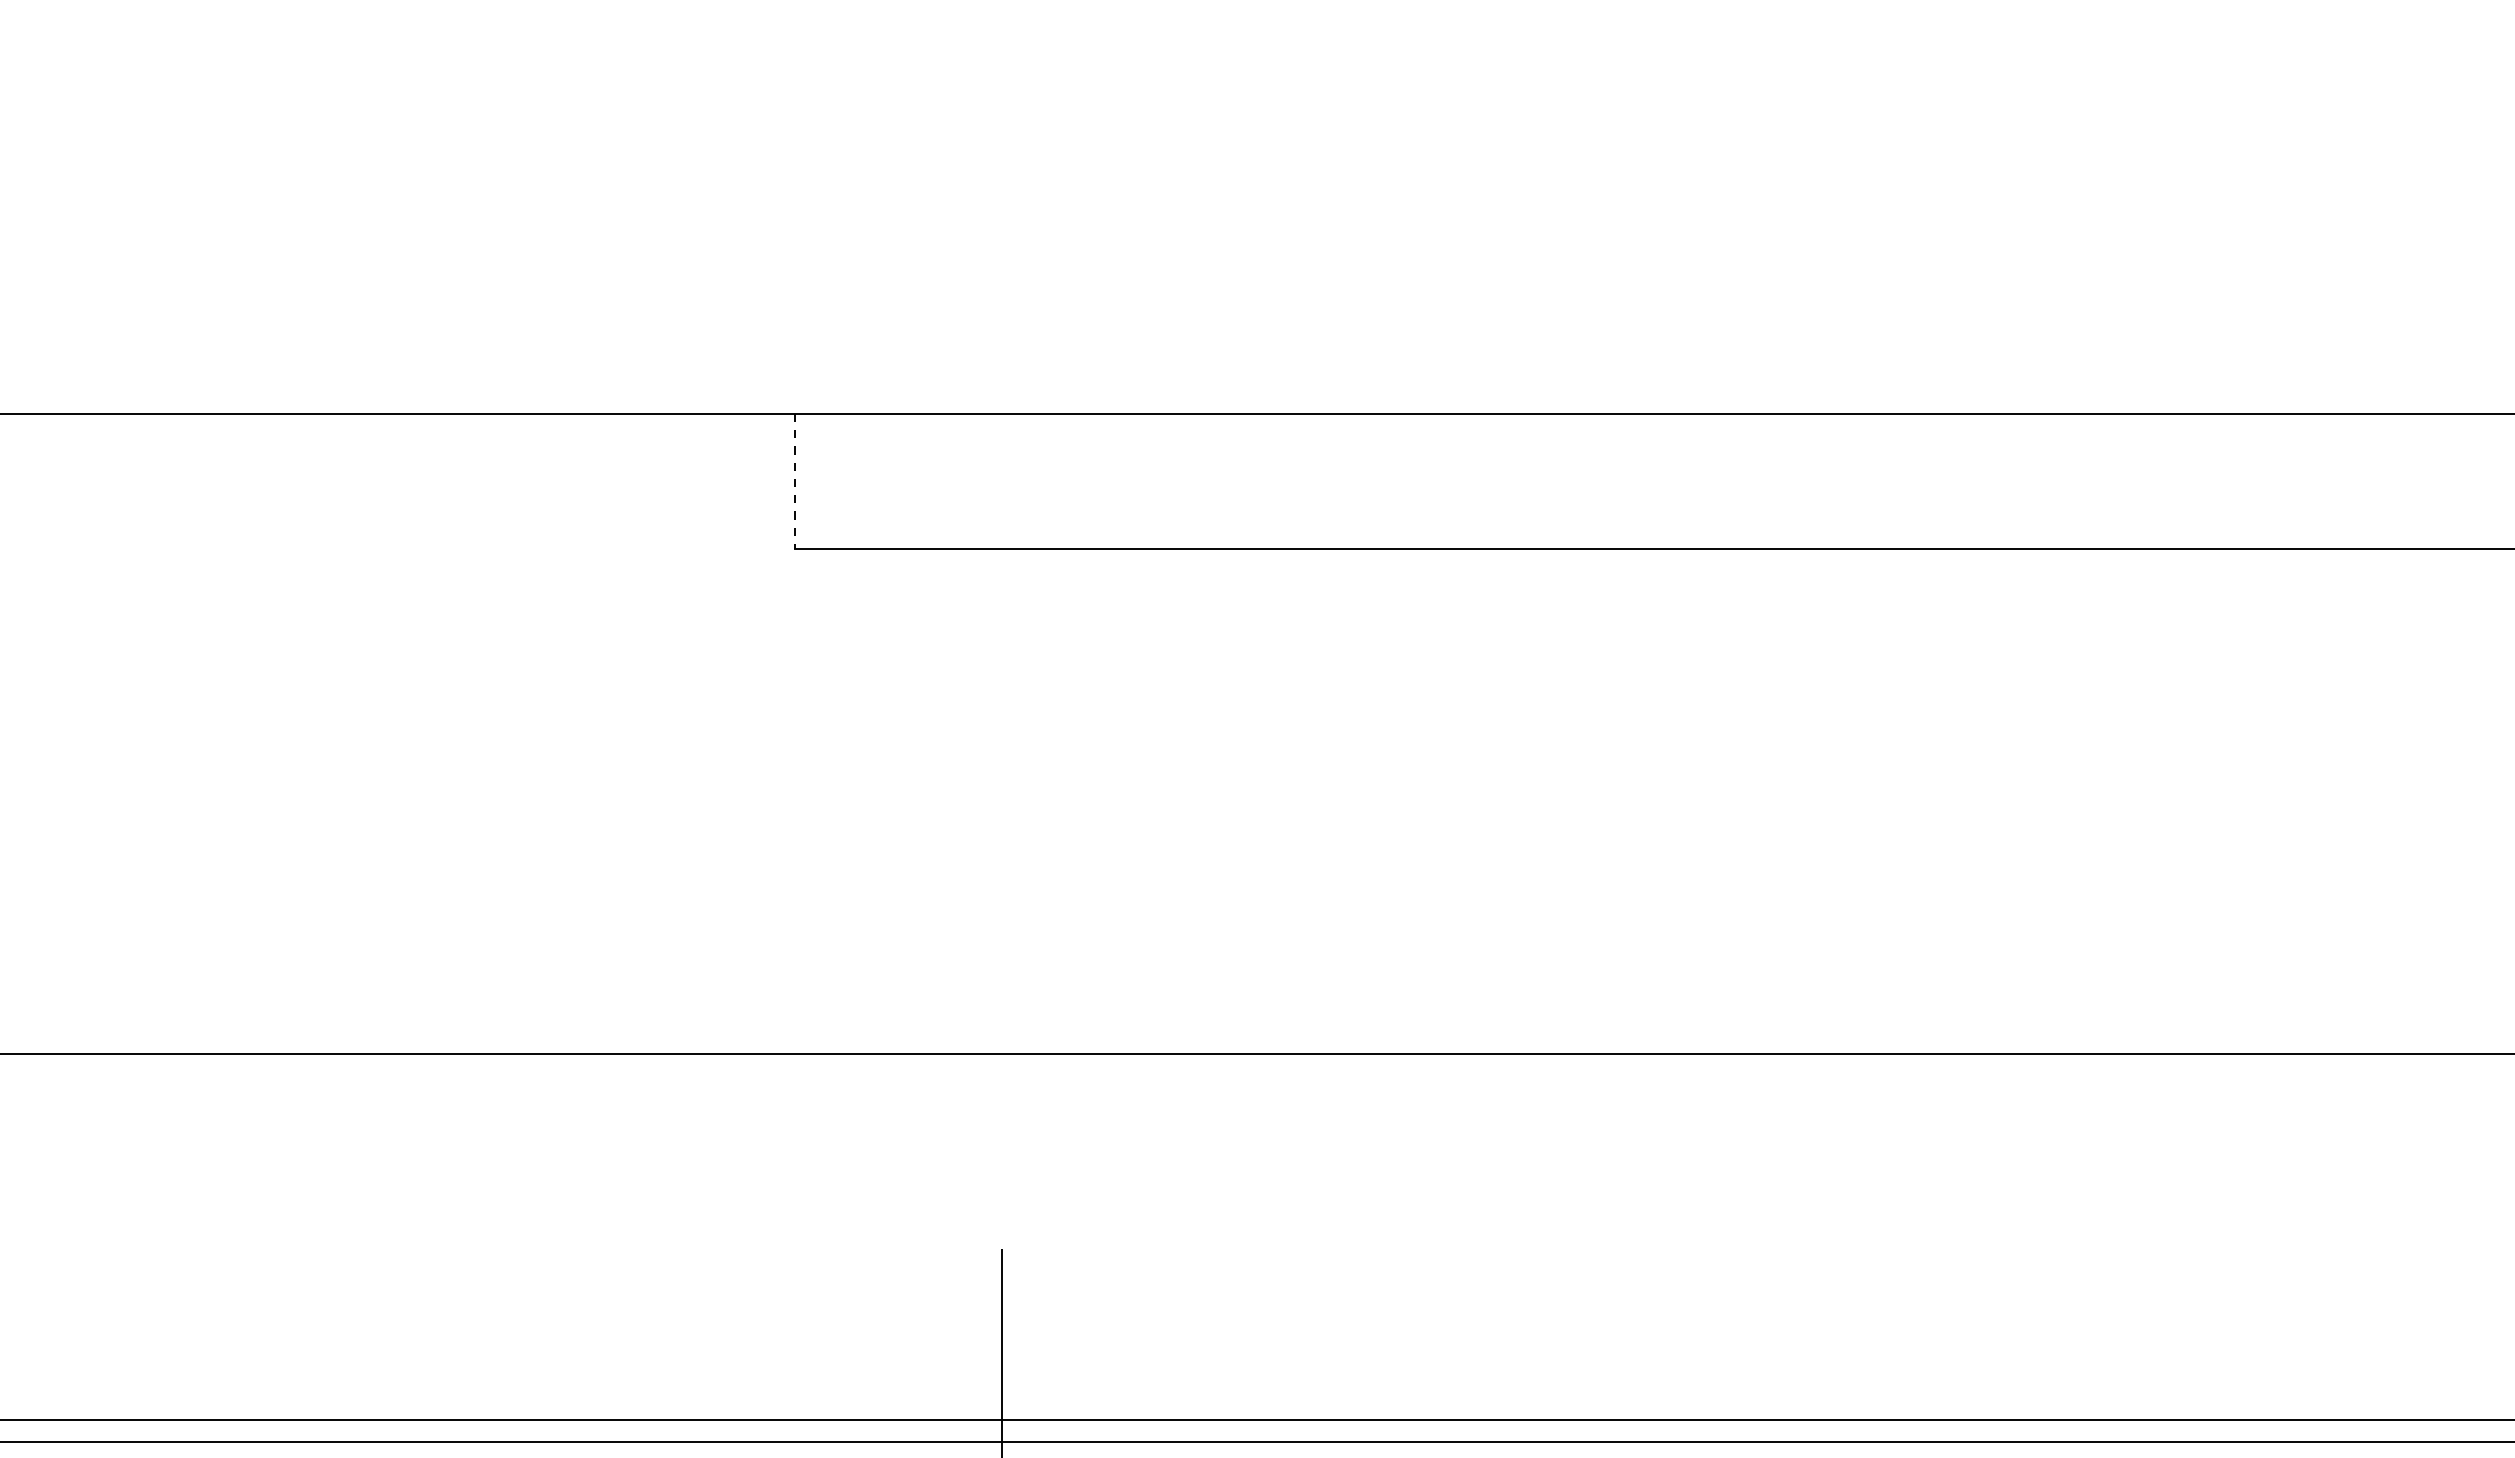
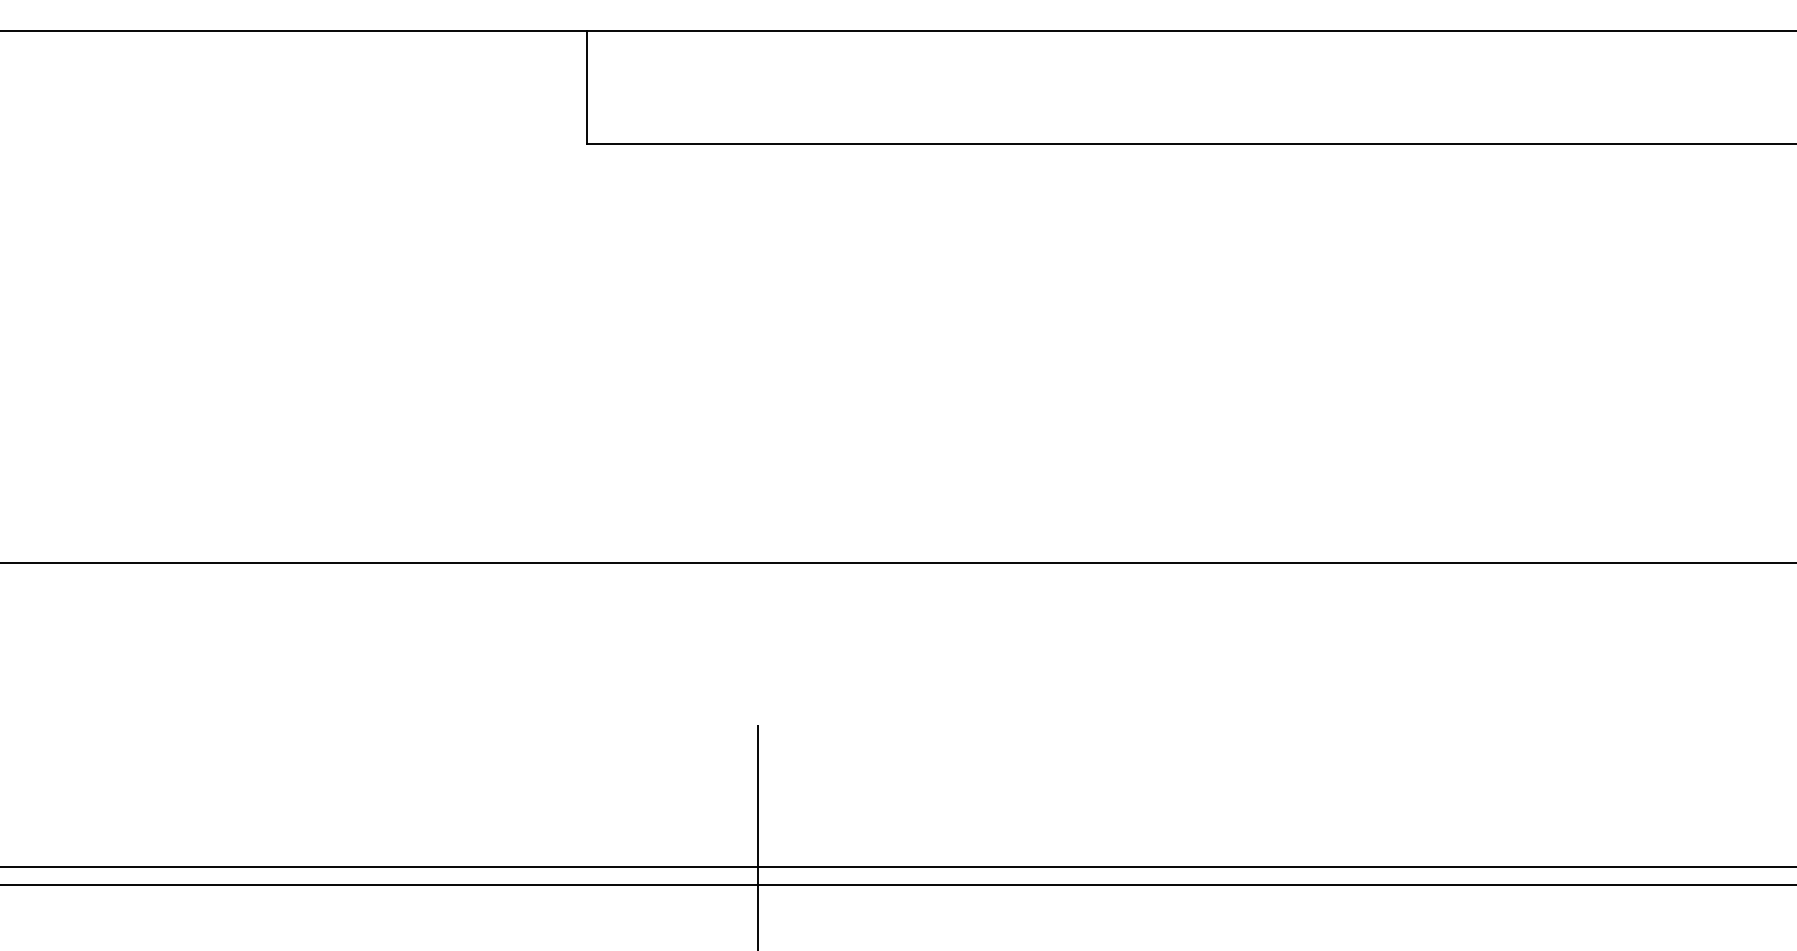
line: (795, 481) -> (586, 87), dashed -> solid

